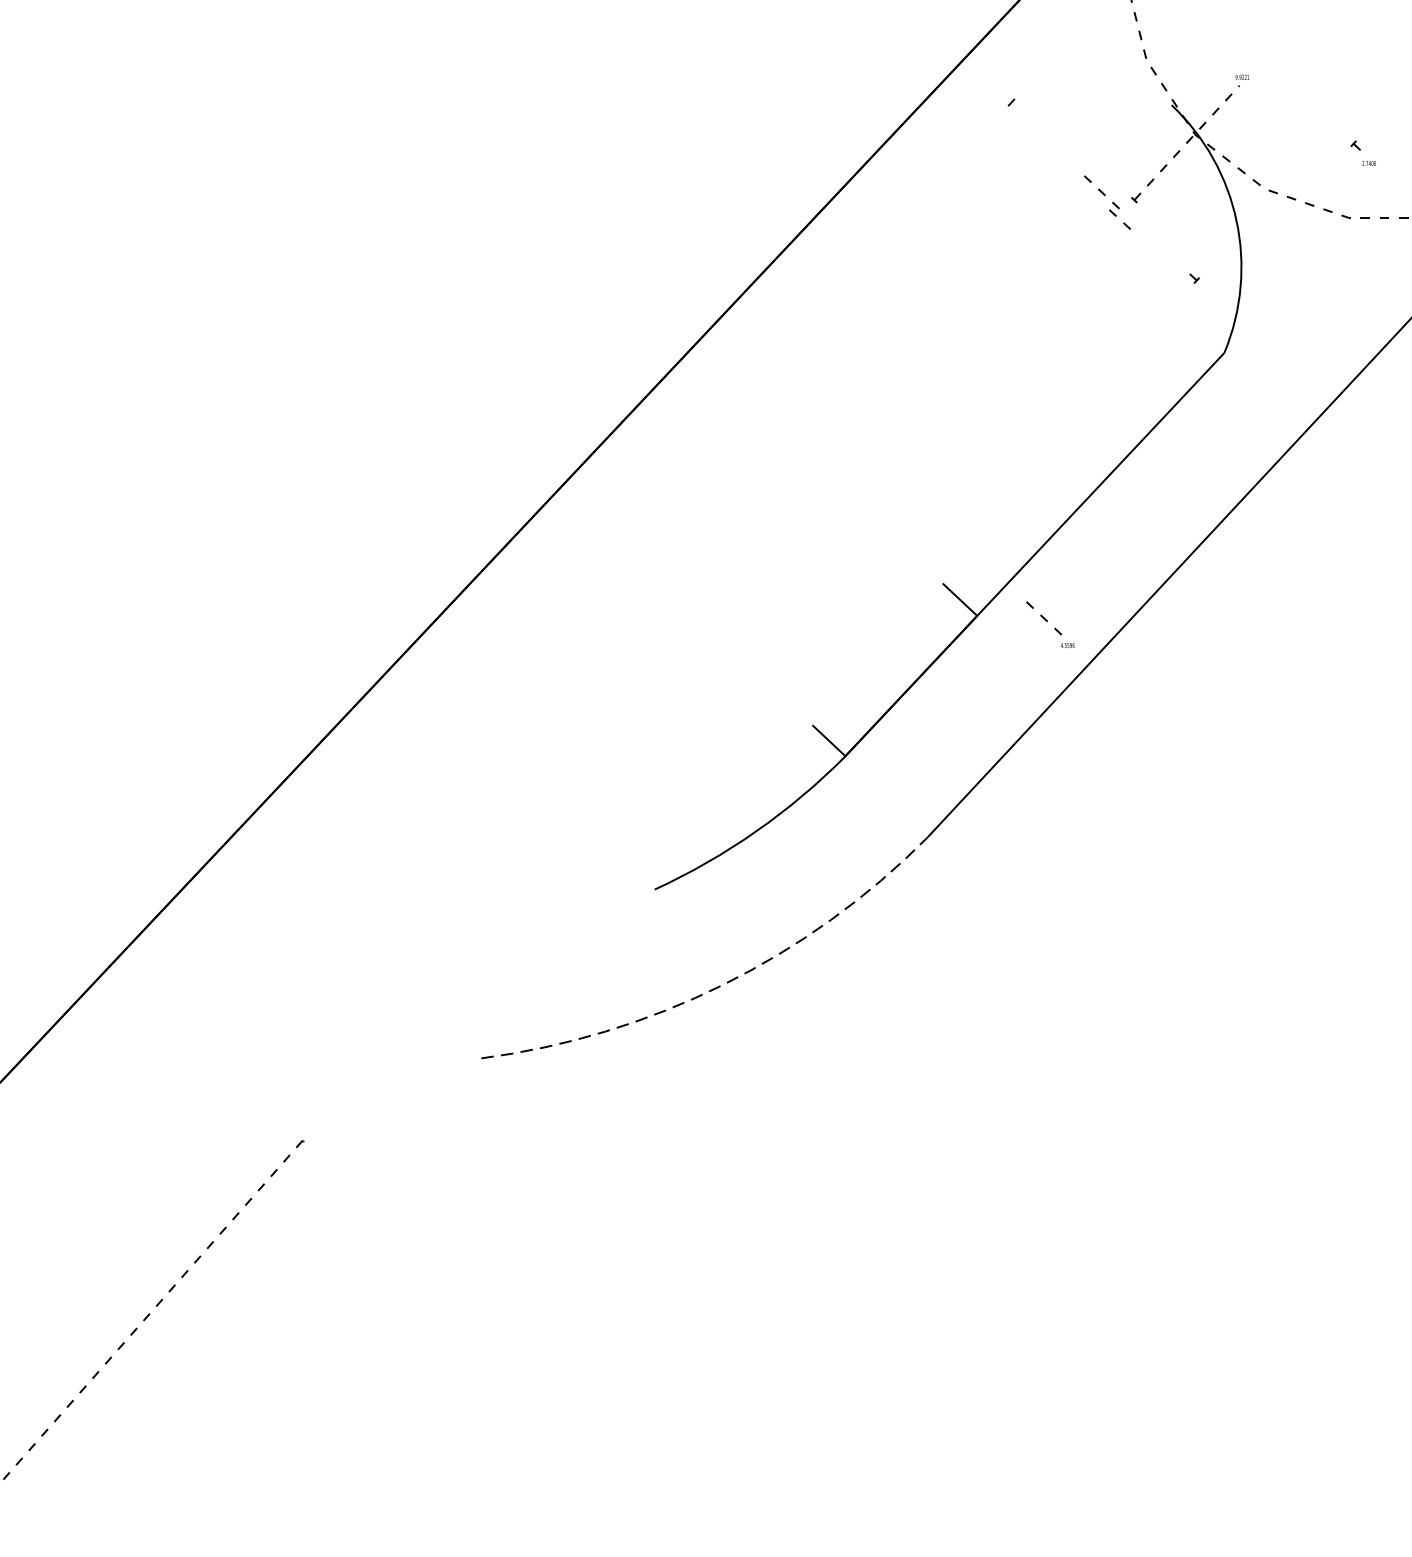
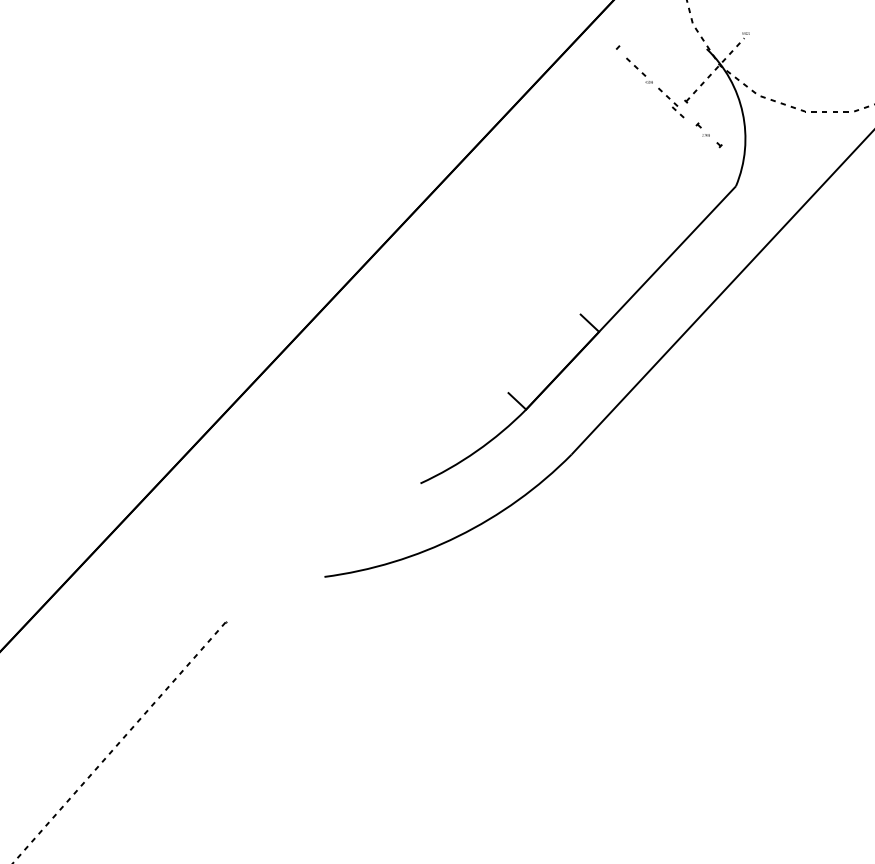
part: (1362, 152) -> (702, 129), moved
part: (1050, 624) -> (639, 70), moved
arc: (723, 985) -> (458, 536), dashed -> solid

